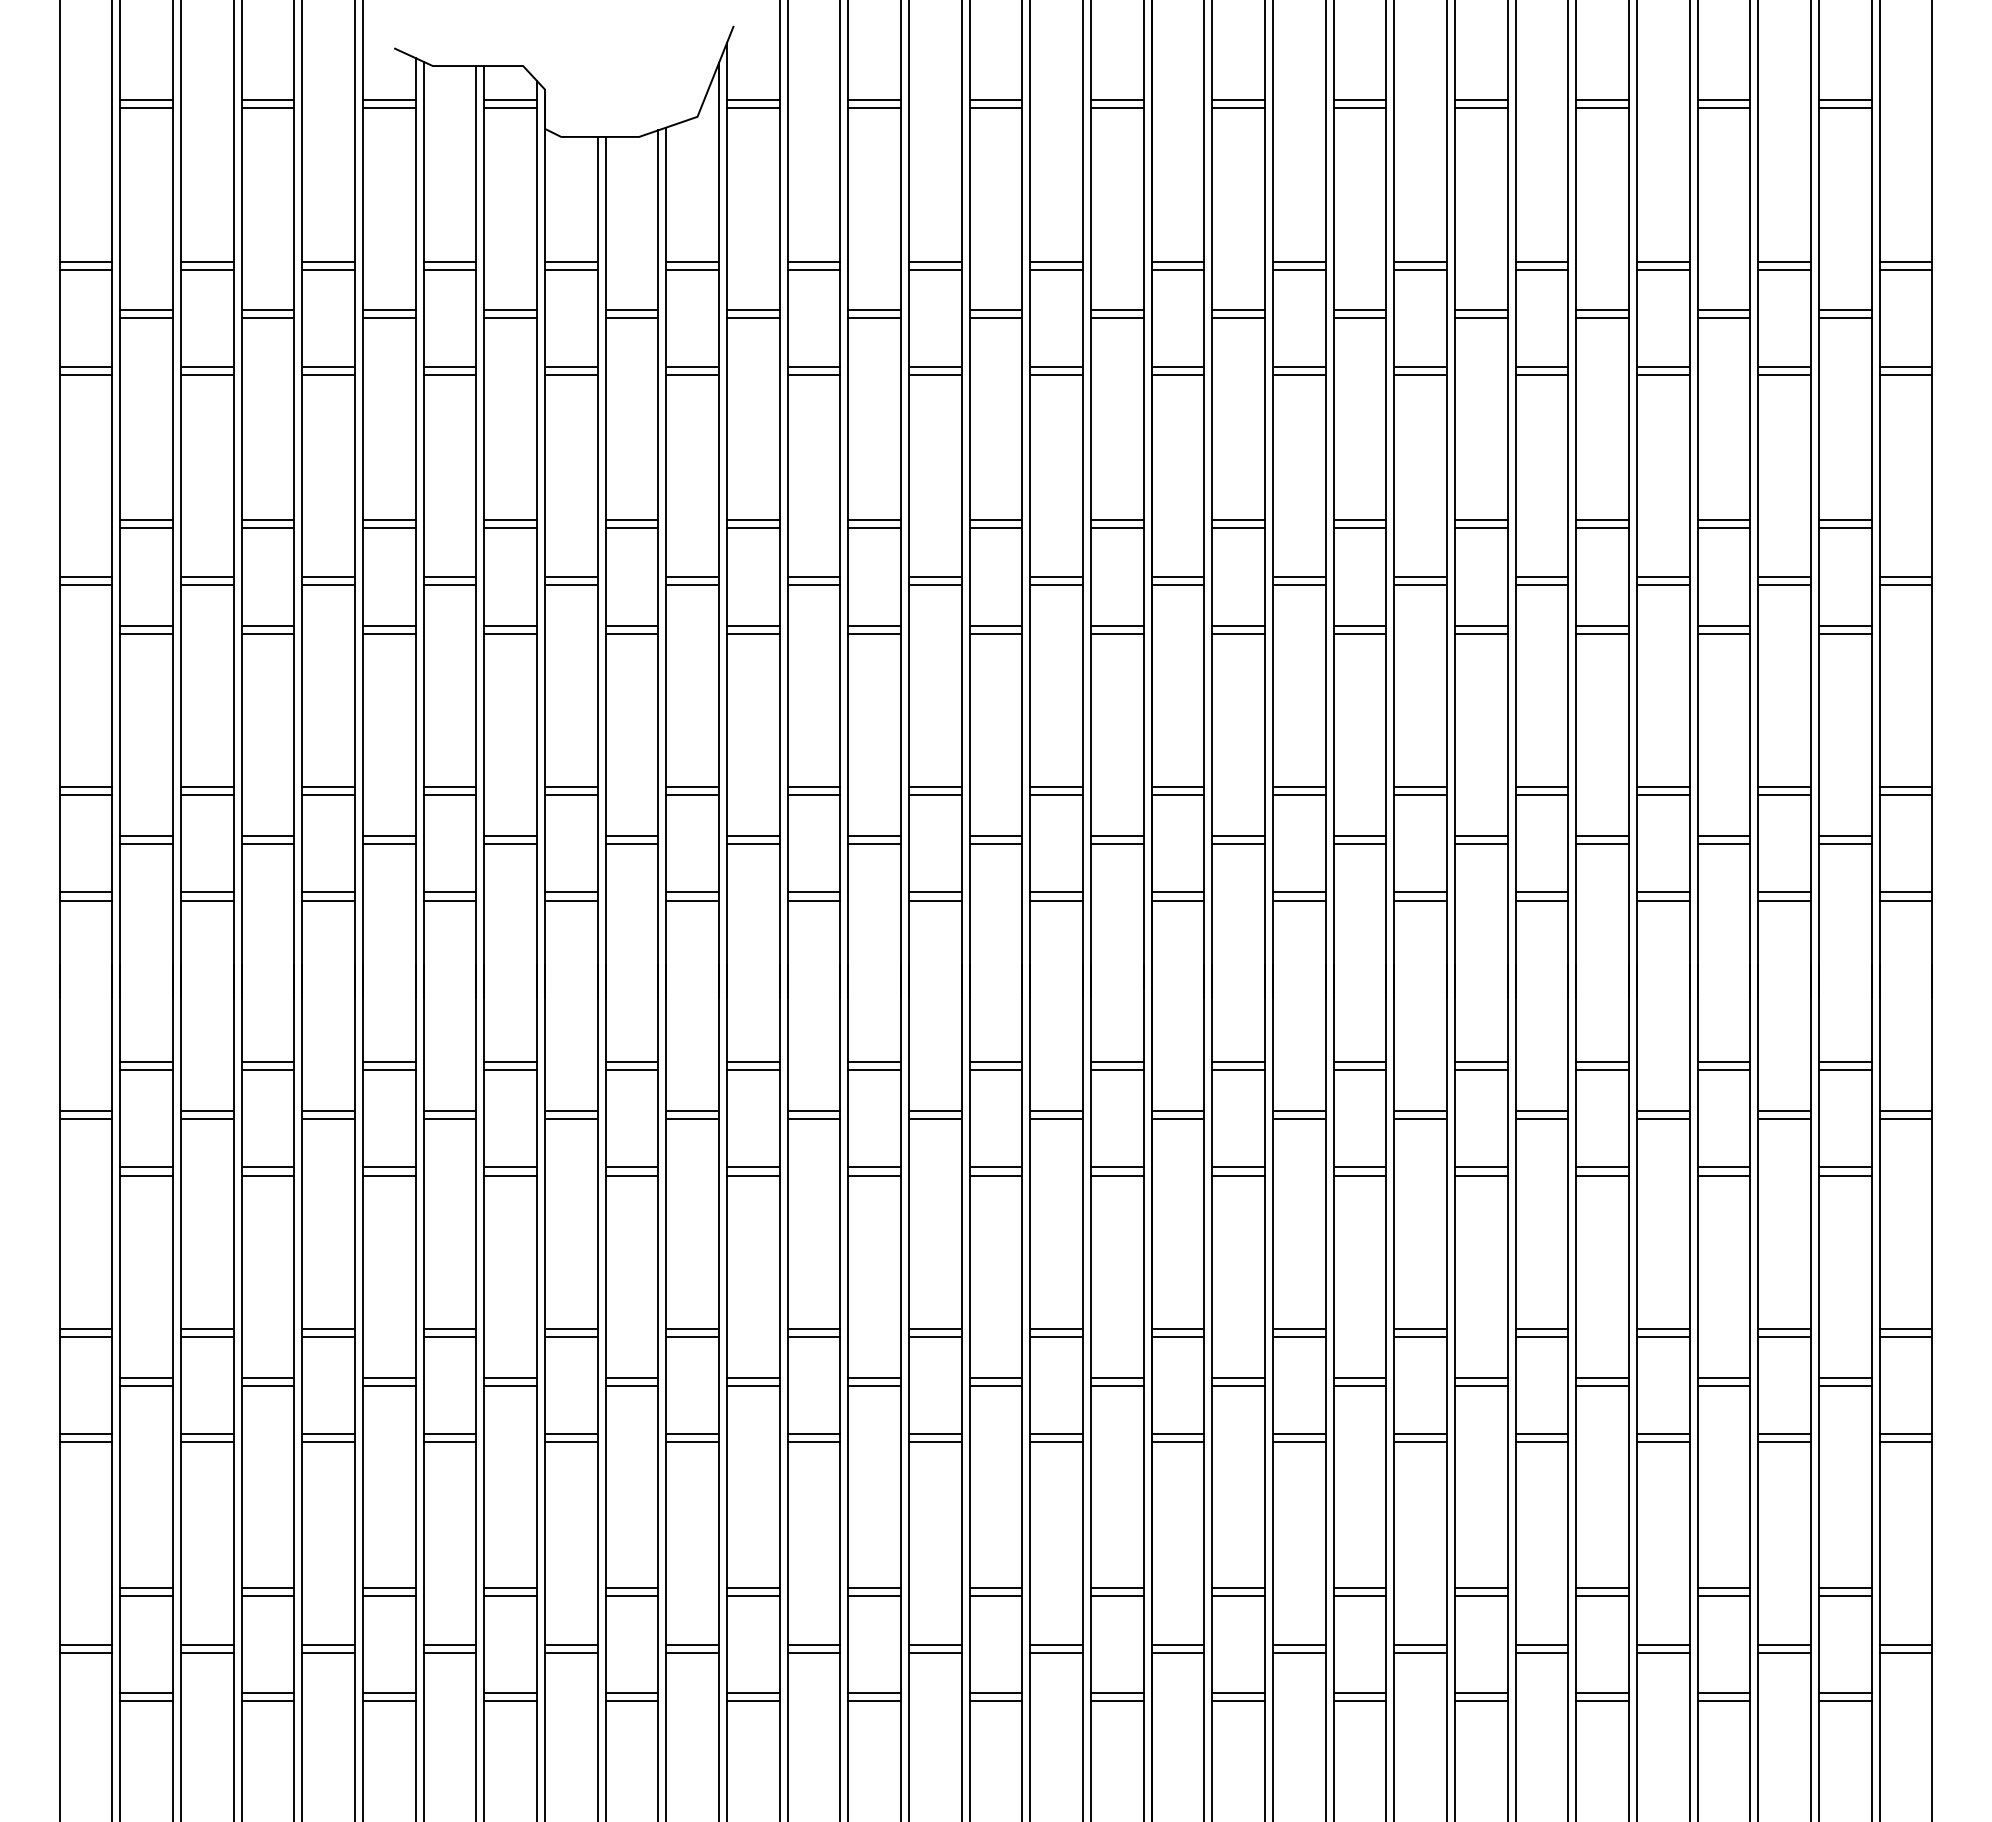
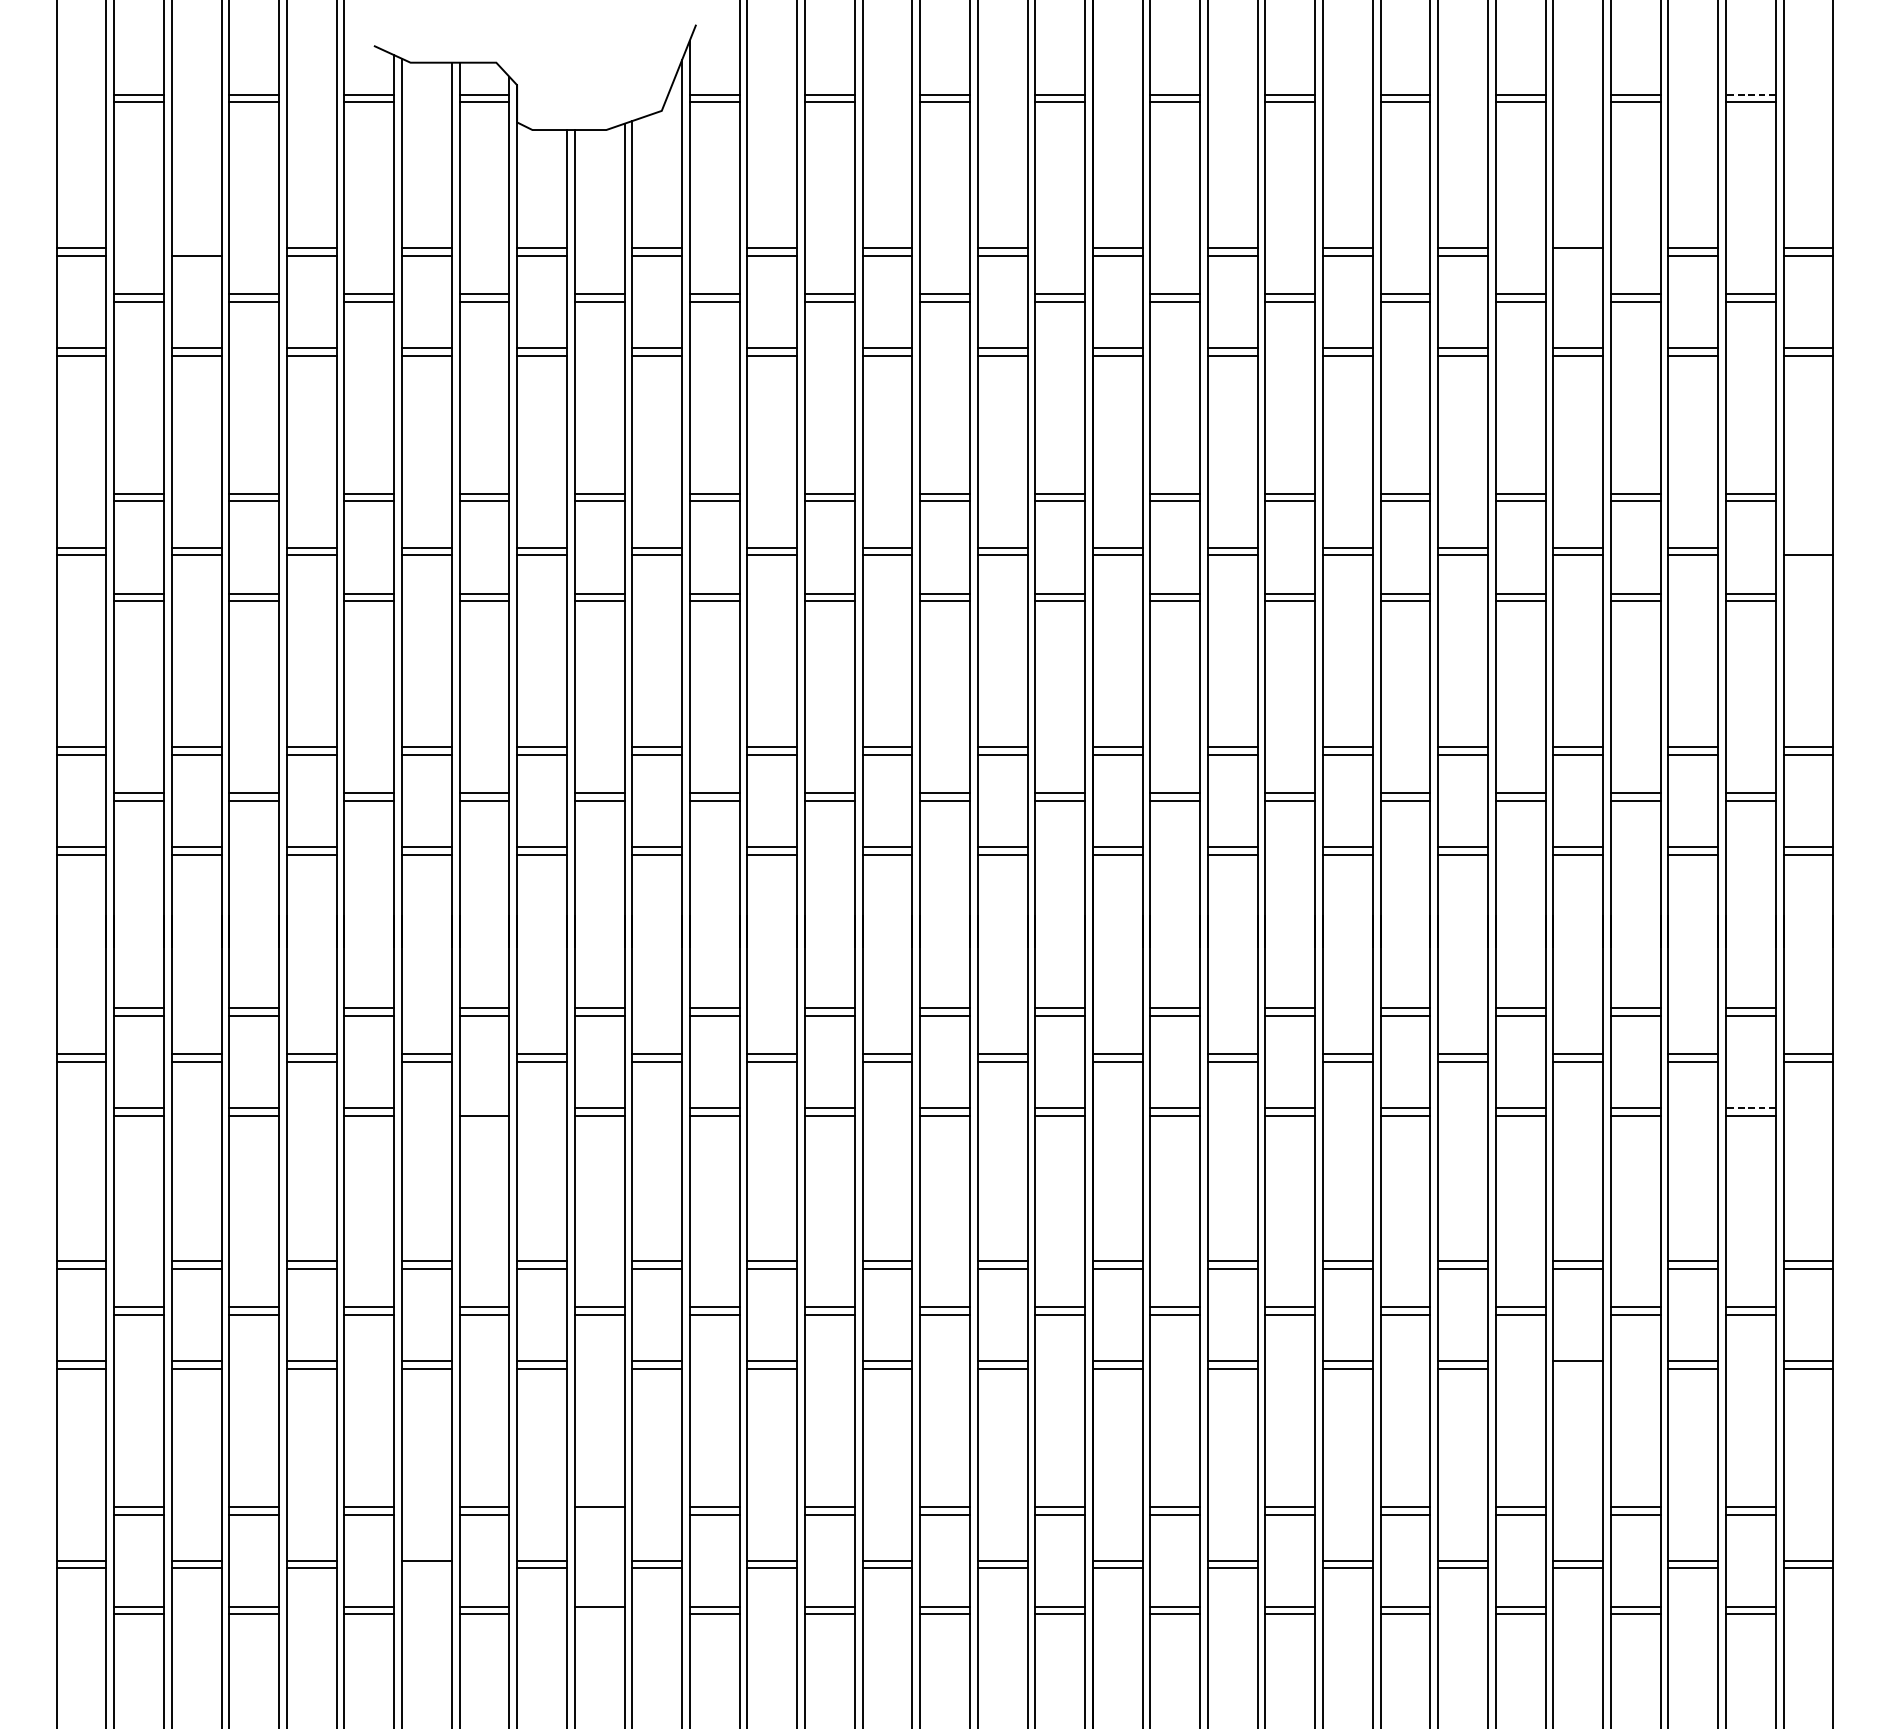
line: (1844, 99) -> (1750, 94), solid -> dashed
line: (207, 261) -> (196, 248), removed
line: (1663, 269) -> (1578, 255), removed
line: (1905, 576) -> (1808, 547), removed
line: (510, 1167) -> (484, 1107), removed
line: (1844, 1167) -> (1750, 1107), solid -> dashed
line: (1663, 1442) -> (1578, 1368), removed
line: (631, 1596) -> (599, 1514), removed
line: (449, 1652) -> (426, 1568), removed
line: (631, 1701) -> (599, 1614), removed

